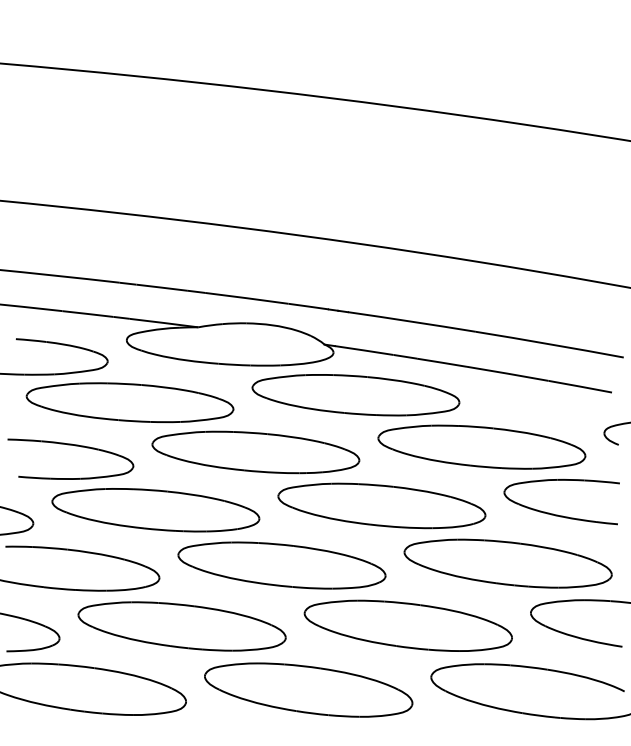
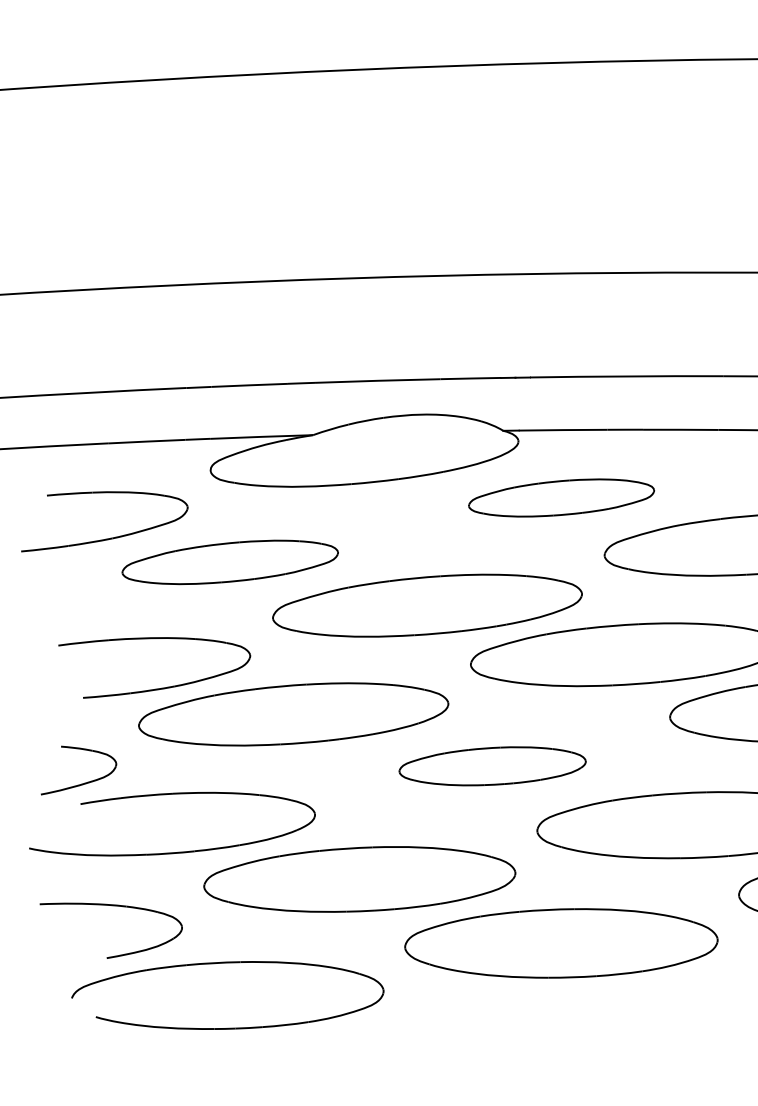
part: (355, 395) -> (560, 498), size x0.6
part: (129, 402) -> (229, 562), size x0.7
part: (281, 565) -> (491, 766), size x0.6

